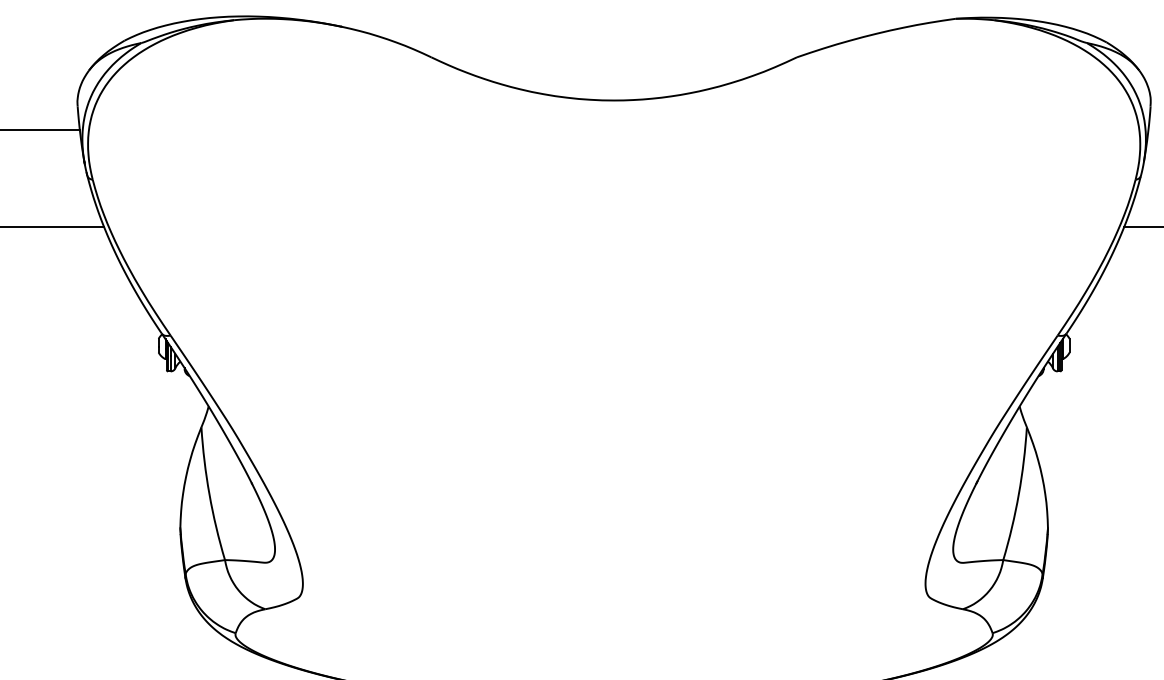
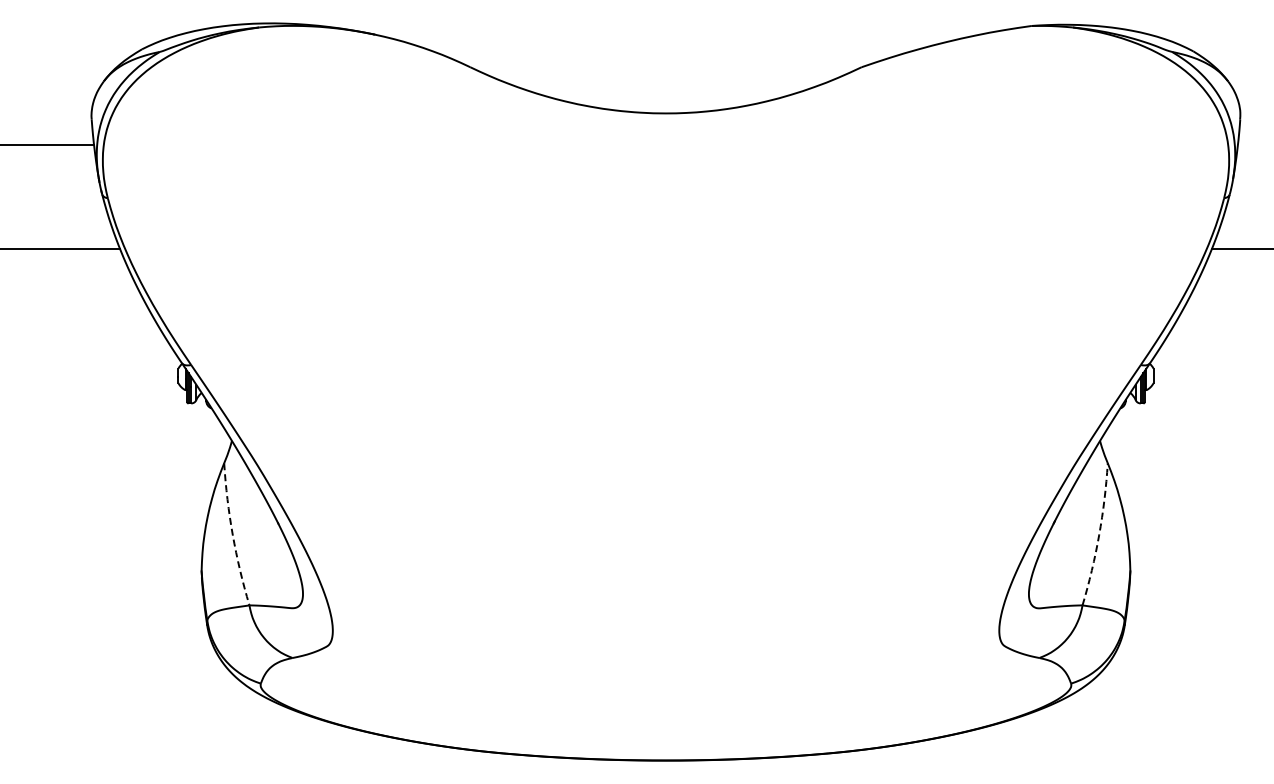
arc: (209, 494) -> (232, 535), solid -> dashed
arc: (1019, 494) -> (1099, 535), solid -> dashed

